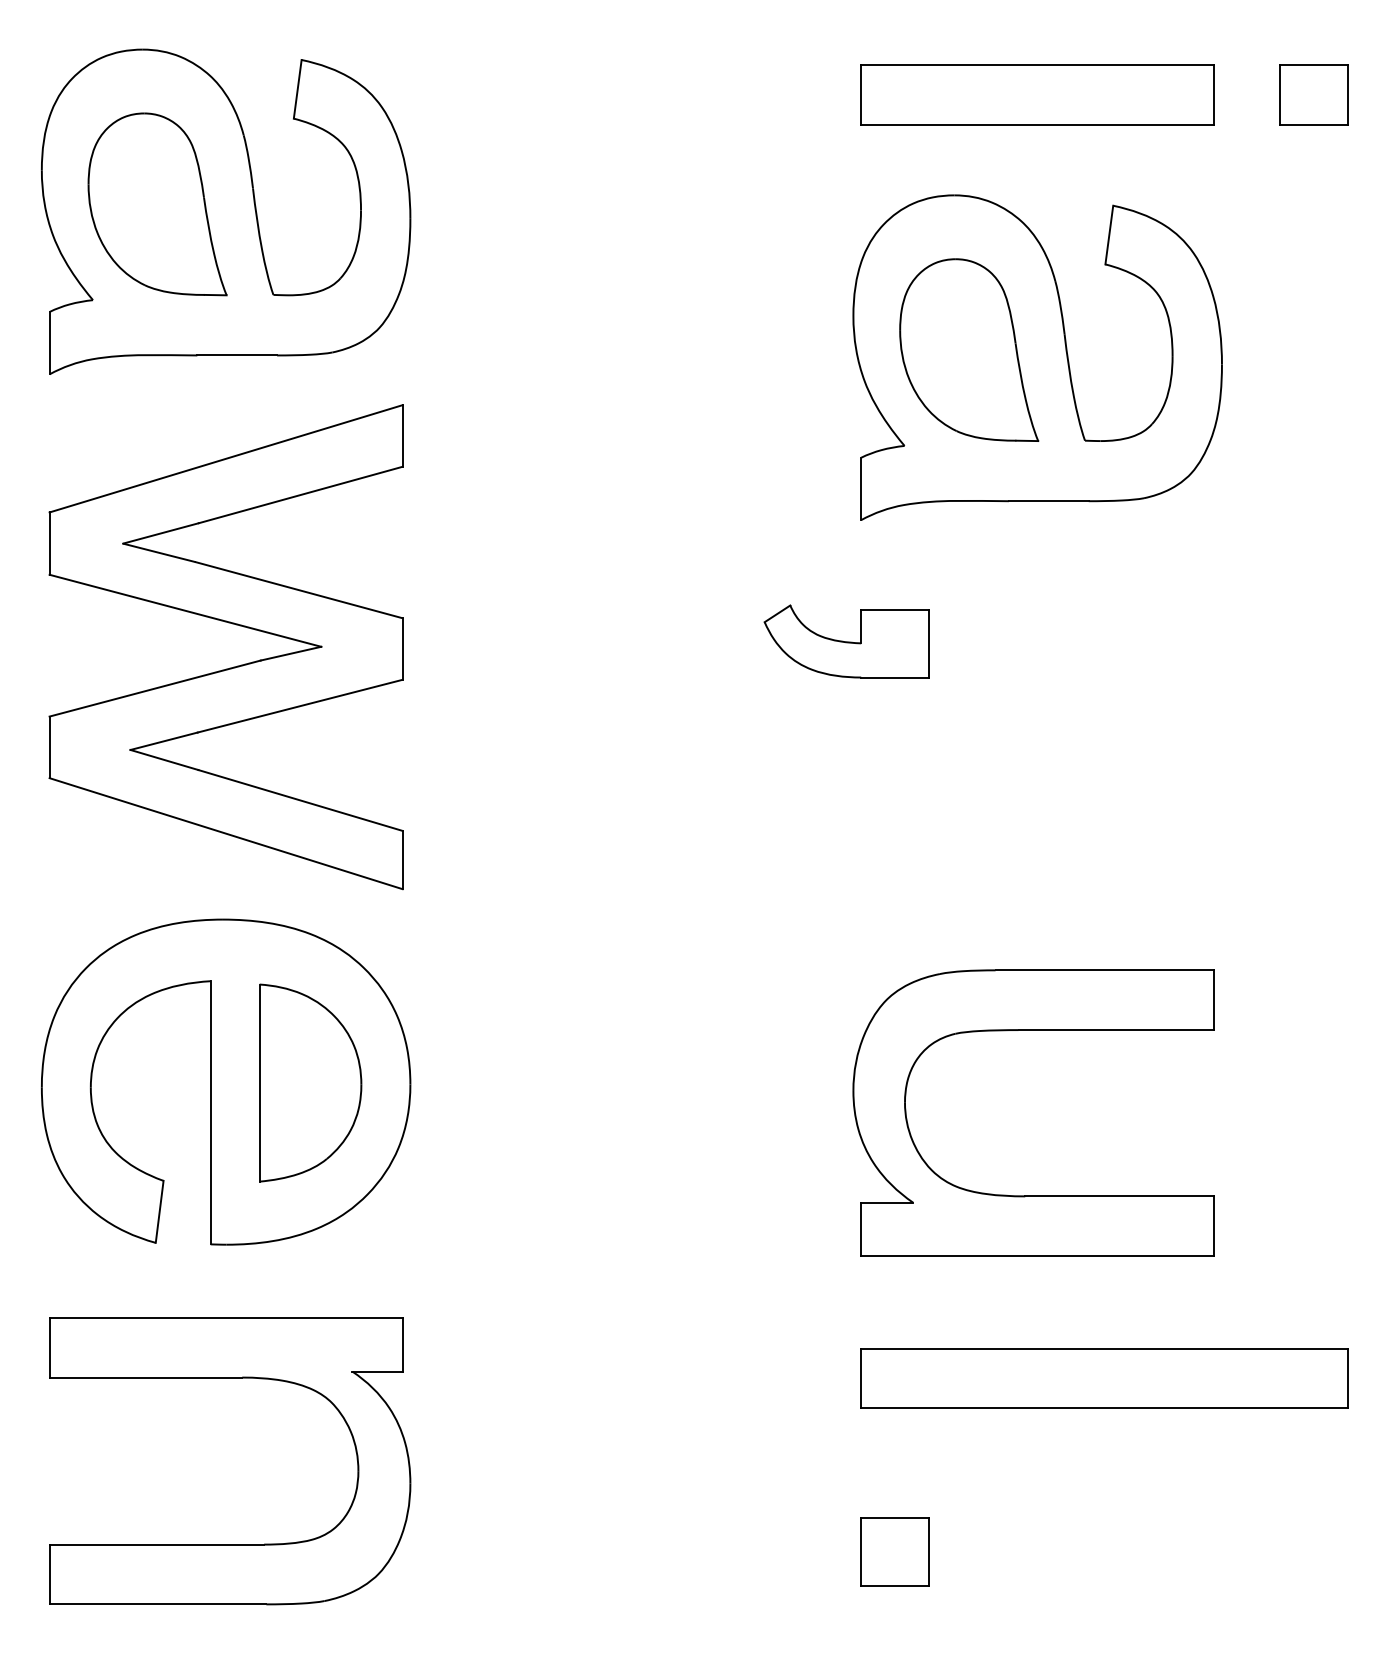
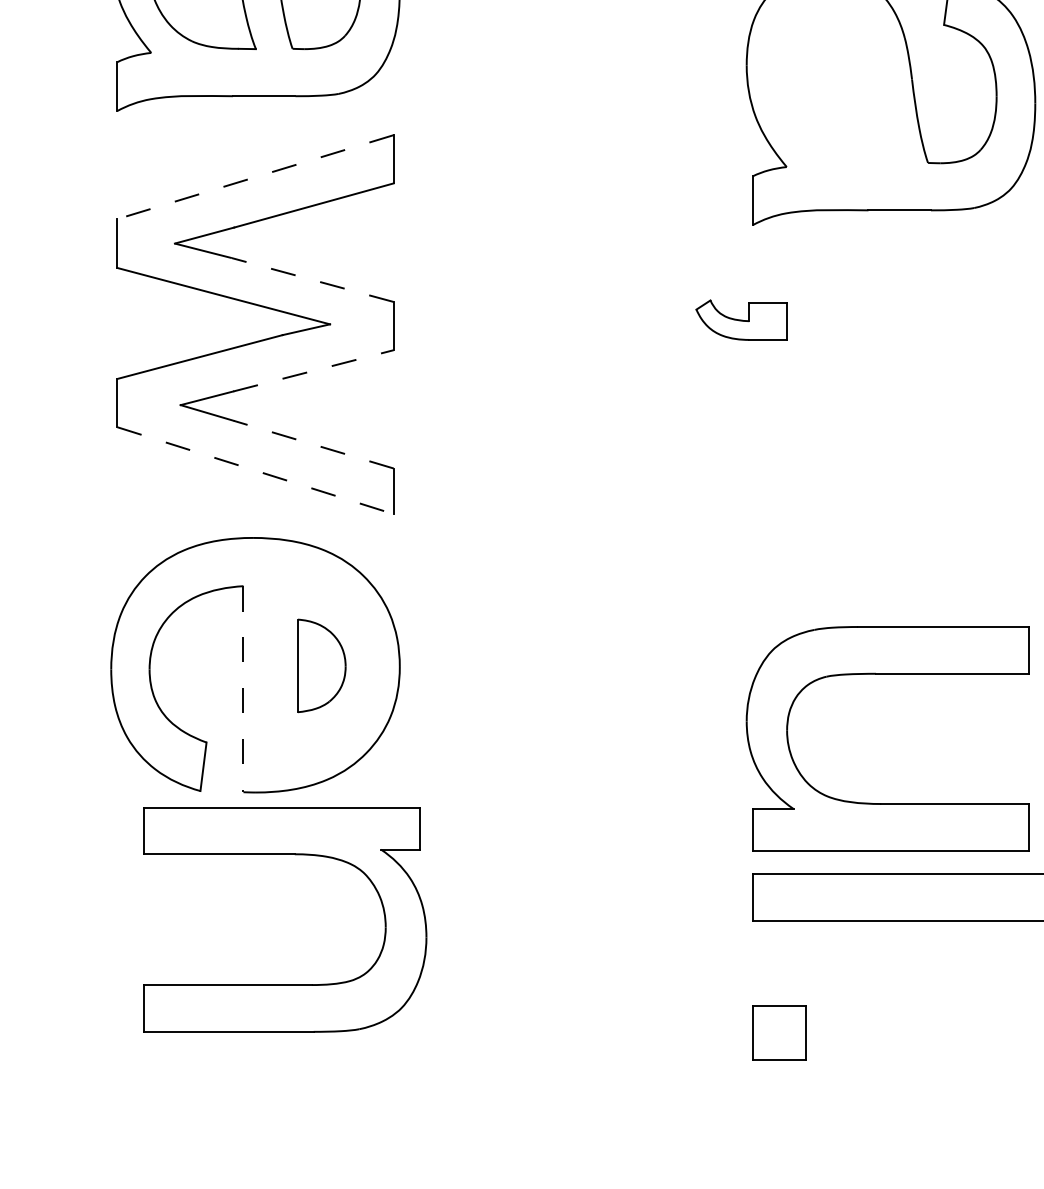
part: (969, 349) -> (837, 91), removed
line: (225, 458) -> (255, 176), solid -> dashed
line: (298, 590) -> (312, 280), solid -> dashed
part: (846, 641) -> (741, 320), size x0.7
line: (300, 706) -> (313, 371), solid -> dashed
line: (300, 800) -> (313, 444), solid -> dashed
line: (226, 833) -> (255, 470), solid -> dashed
part: (1033, 1030) -> (887, 674), moved
part: (310, 1082) -> (321, 665), size x0.6
line: (210, 1112) -> (243, 688), solid -> dashed
part: (230, 1378) -> (285, 854), moved

